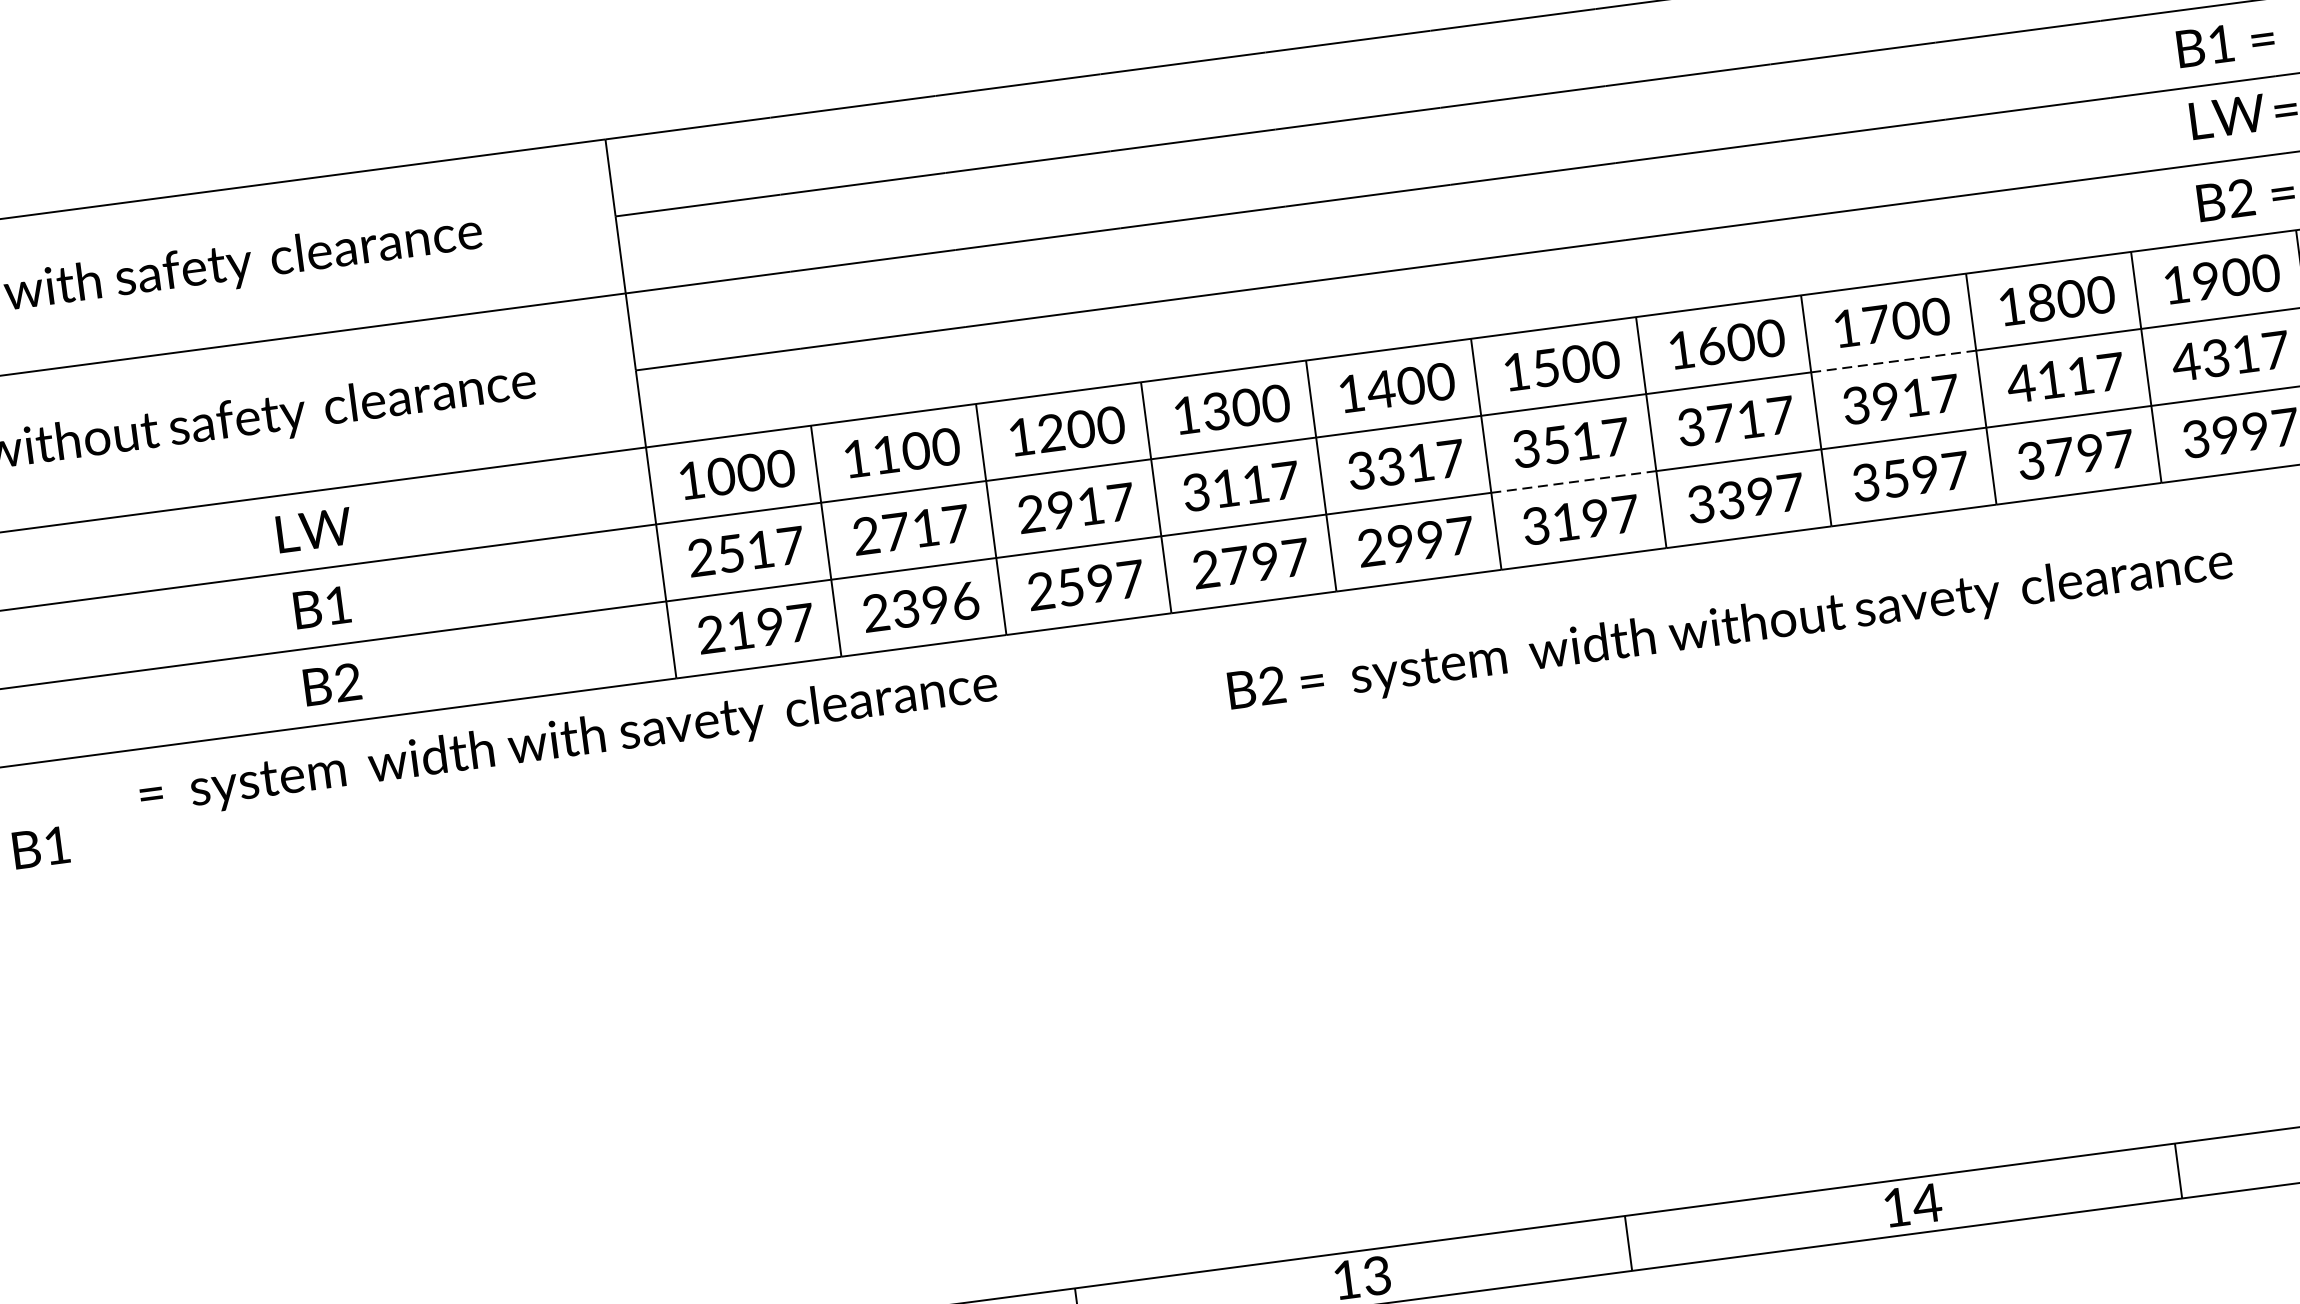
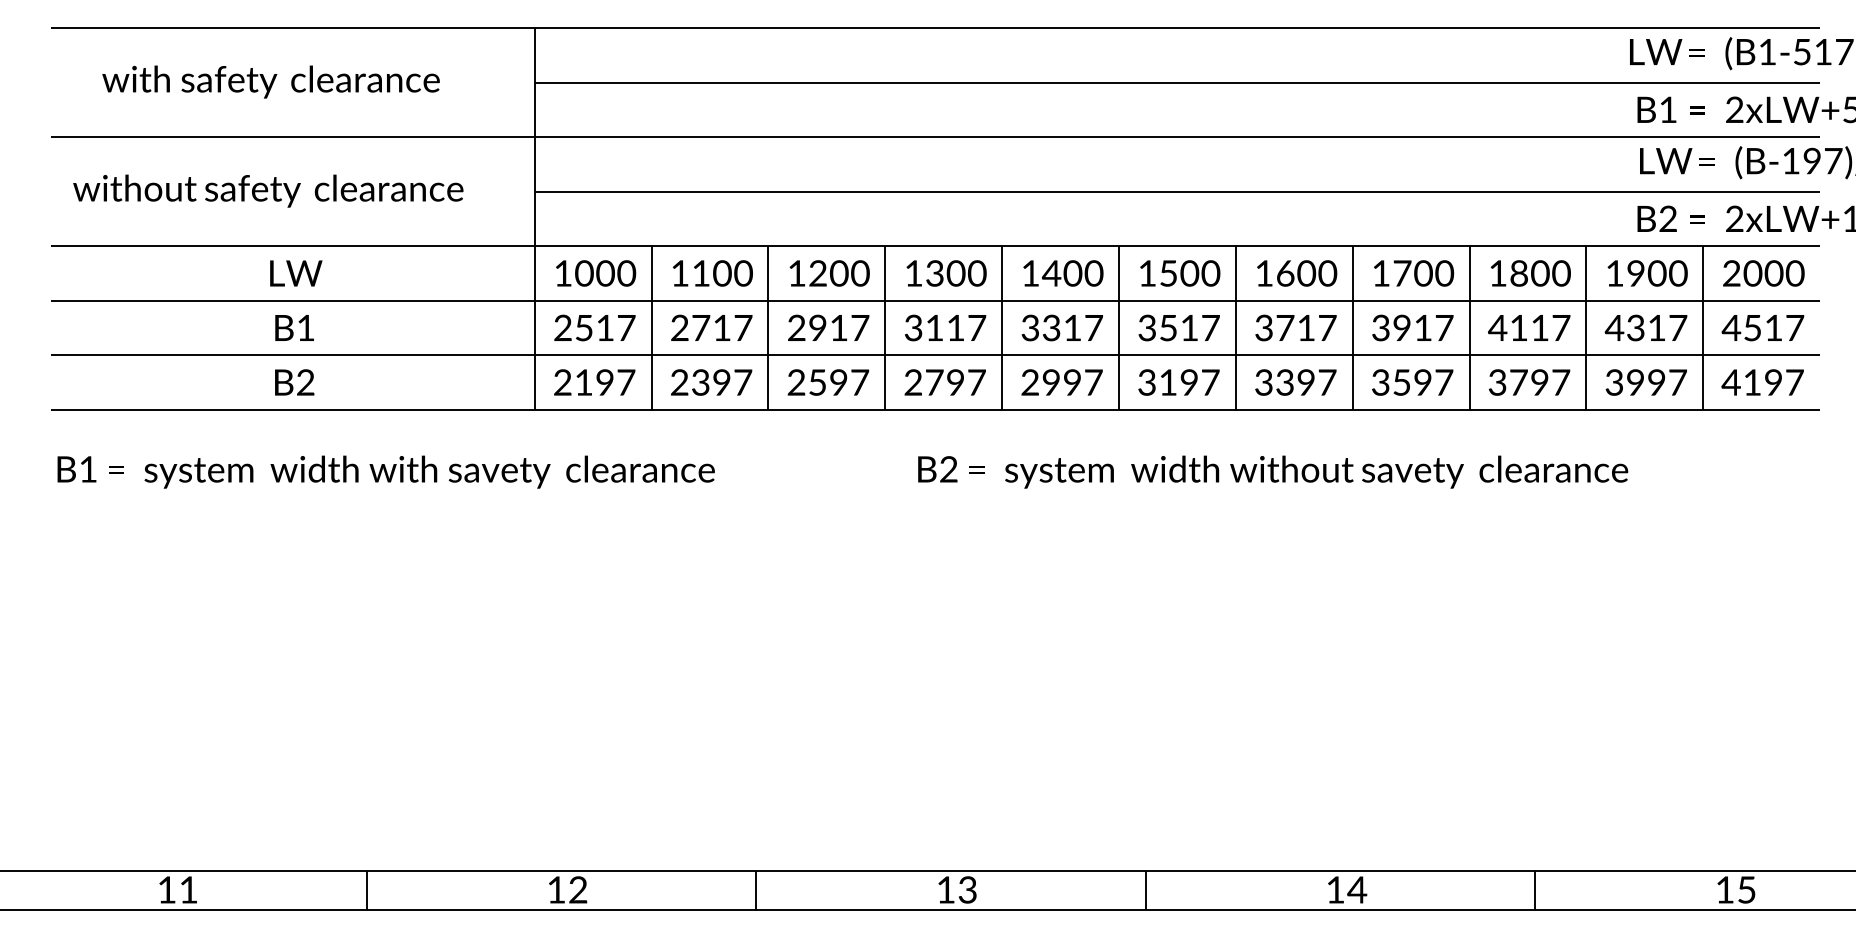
line: (1894, 361) -> (1411, 300), dashed -> solid
line: (1574, 482) -> (1177, 355), dashed -> solid
text: (966, 600) -> (743, 382), 2396 -> 2397
text: (568, 741) -> (411, 471), moved

